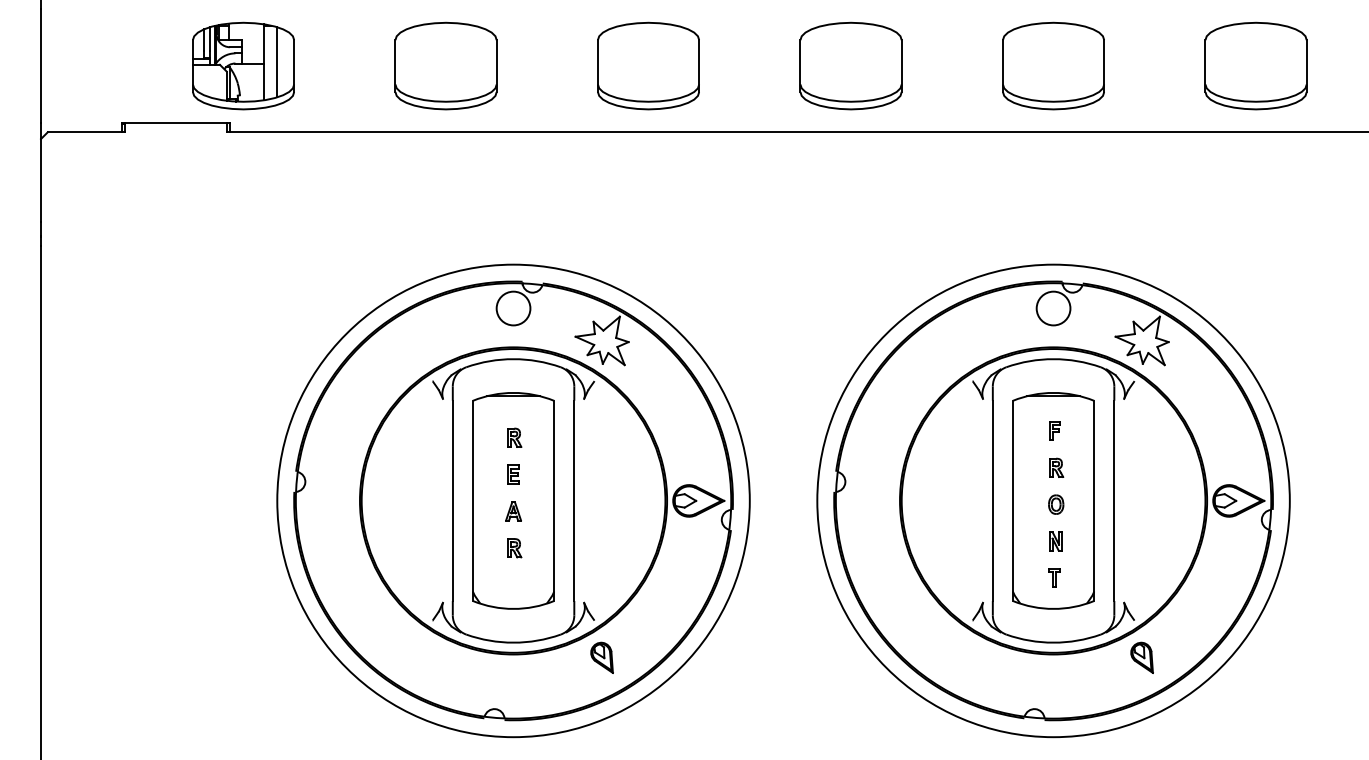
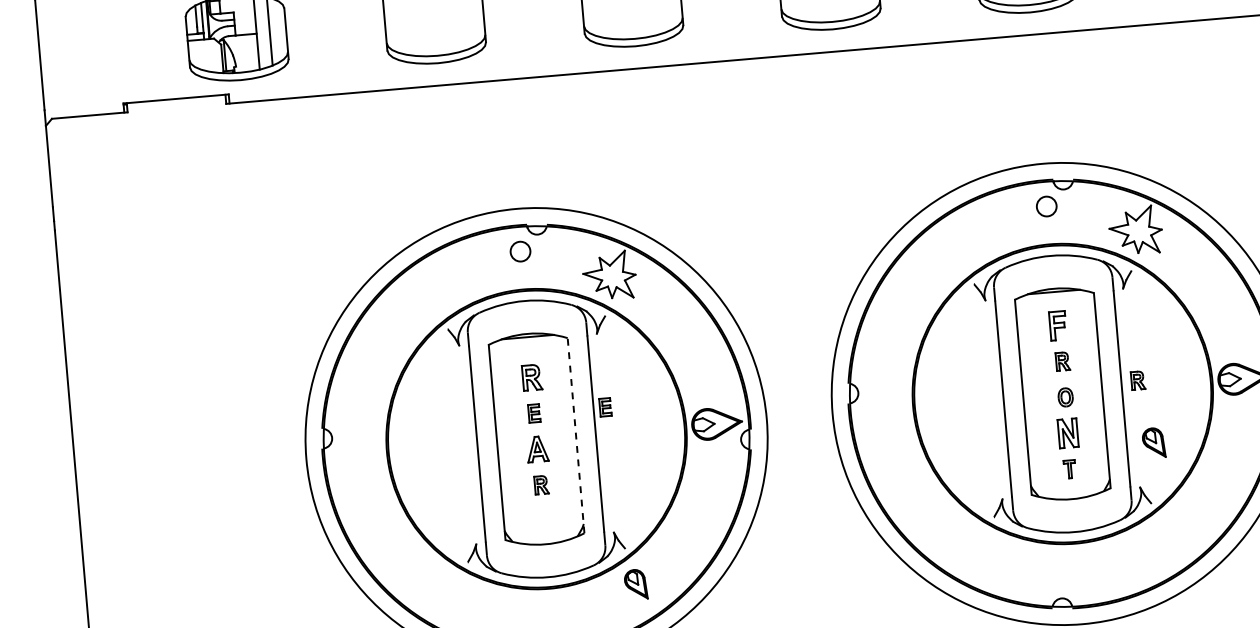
circle: (513, 308) -> (520, 251), size x0.6
circle: (1053, 308) -> (1046, 206), size x0.6
part: (1054, 430) -> (1057, 325), size x1.6
part: (514, 437) -> (532, 377), size x1.4
part: (586, 474) -> (605, 407), added
part: (1131, 493) -> (1138, 380), added
line: (554, 500) -> (576, 435), solid -> dashed
part: (513, 511) -> (537, 449), size x1.4
part: (1055, 541) -> (1068, 433), size x1.6
part: (1141, 657) -> (1153, 442), moved

